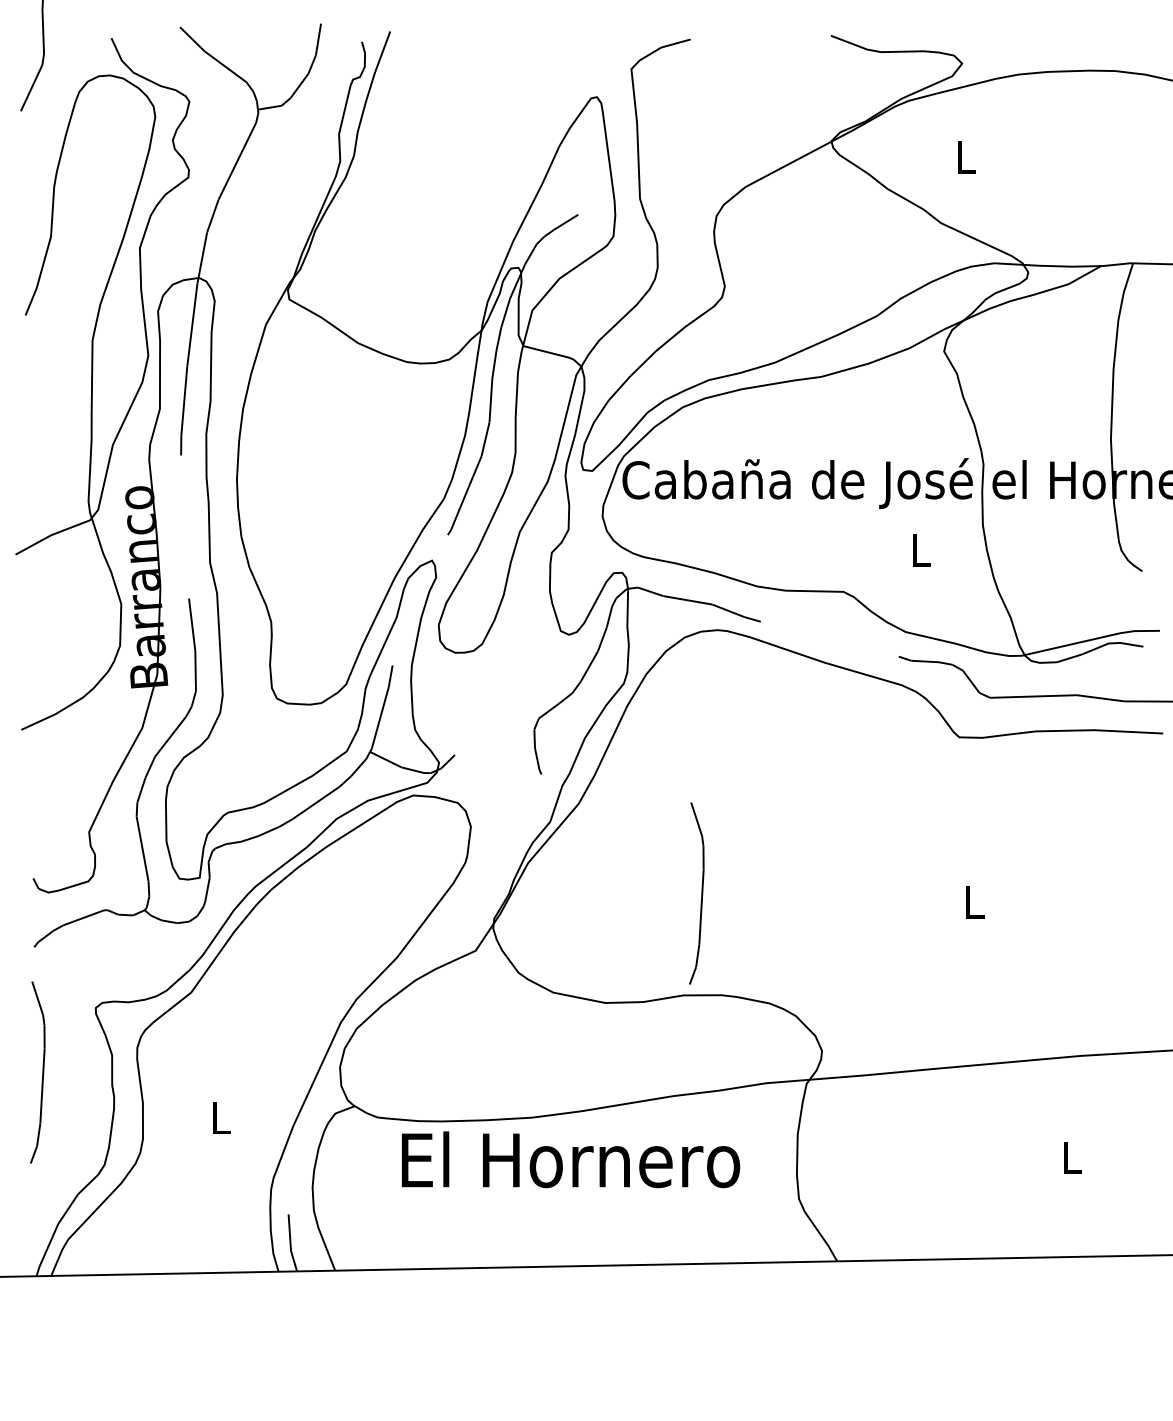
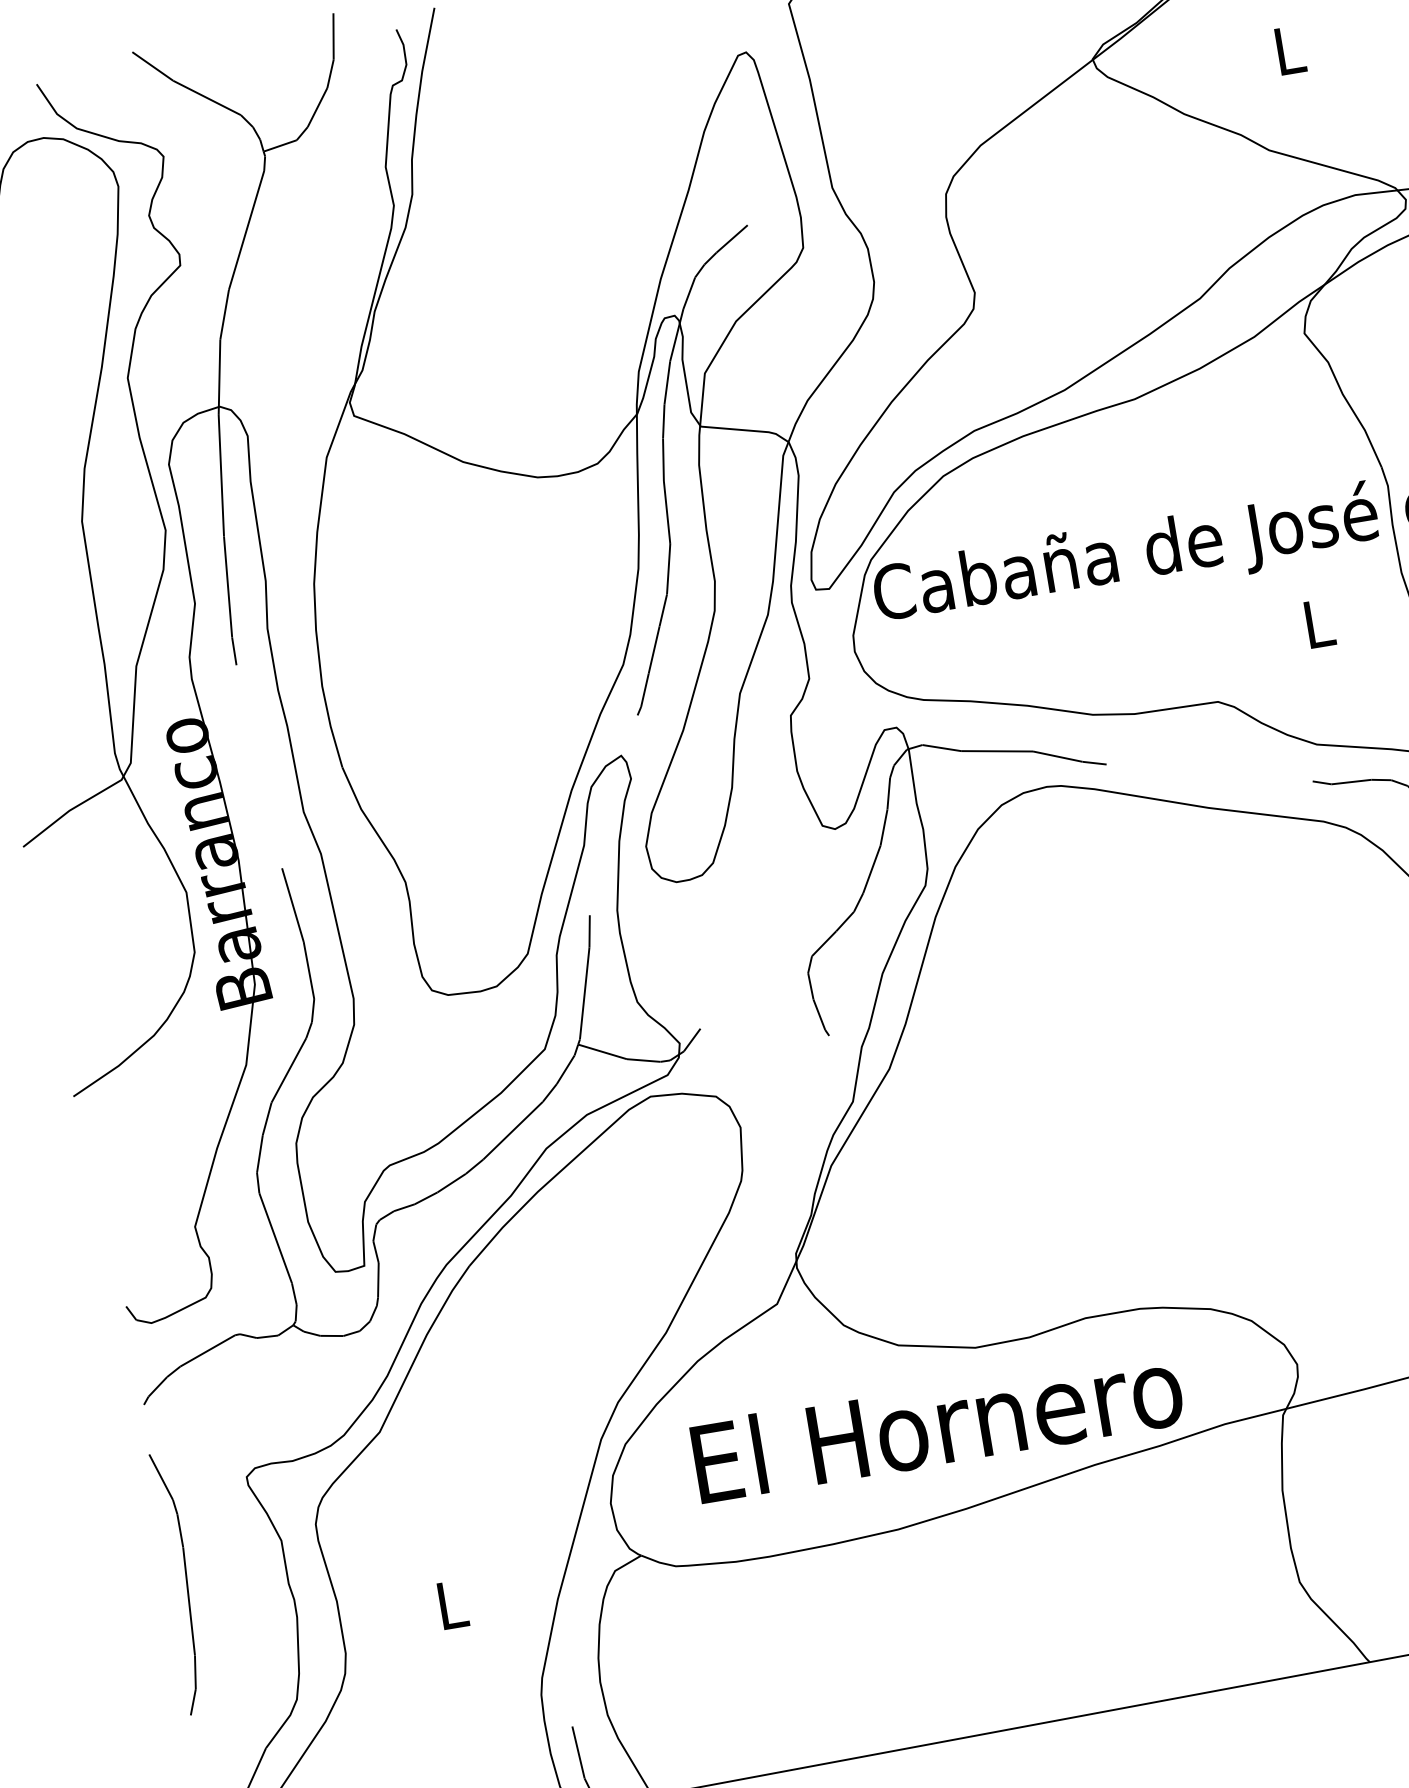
curve: (701, 893) -> (1086, 1167), removed
text: (570, 1159) -> (936, 1424), moved

